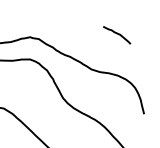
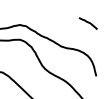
curve: (115, 33) -> (87, 22), moved

